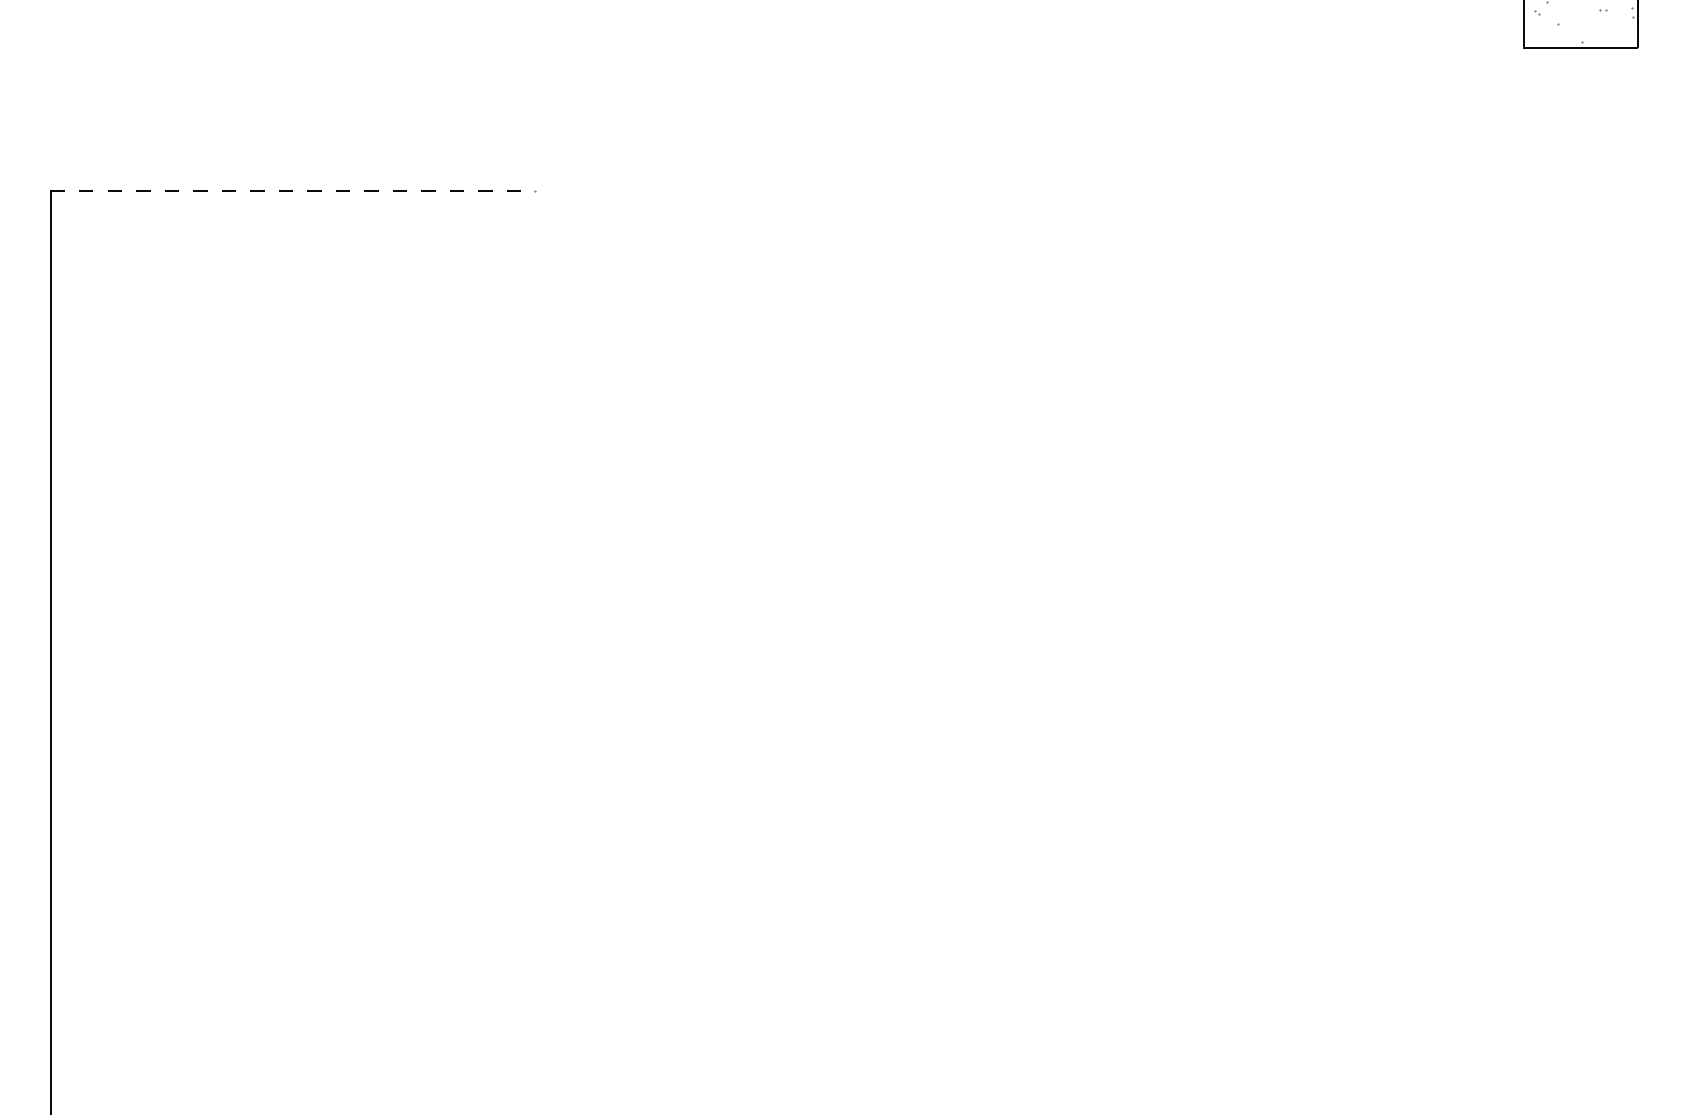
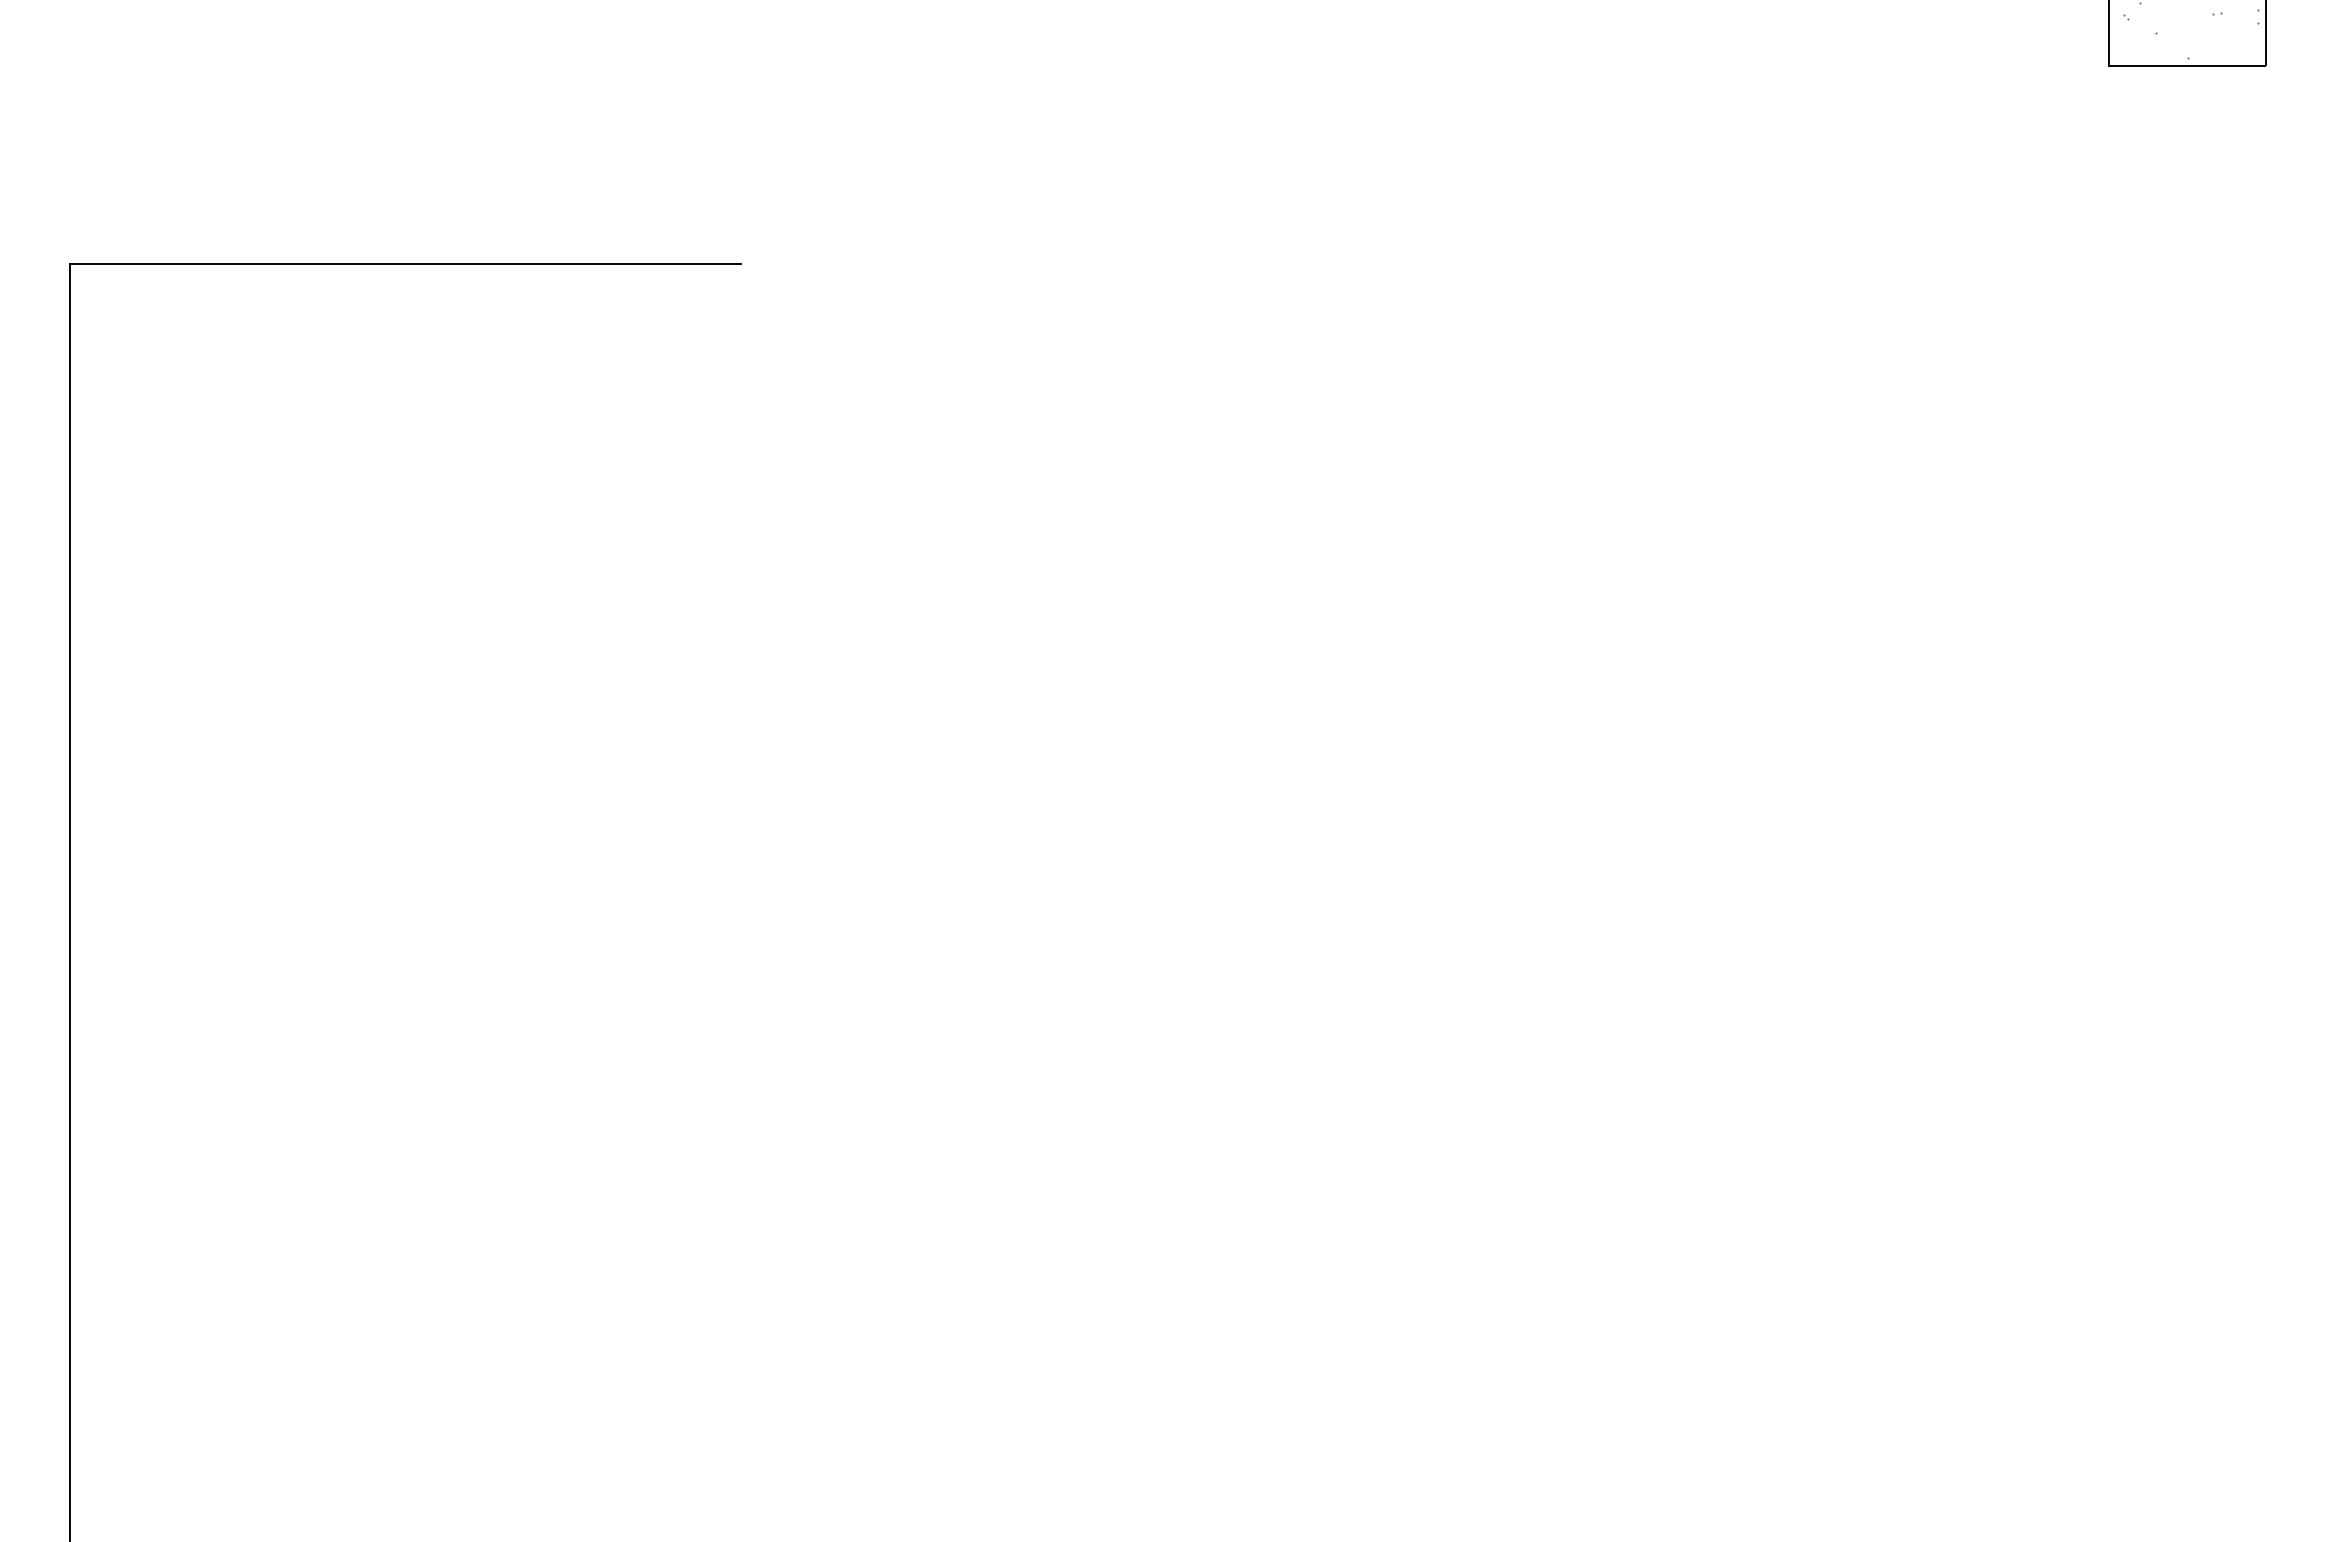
line: (293, 190) -> (405, 263), dashed -> solid

